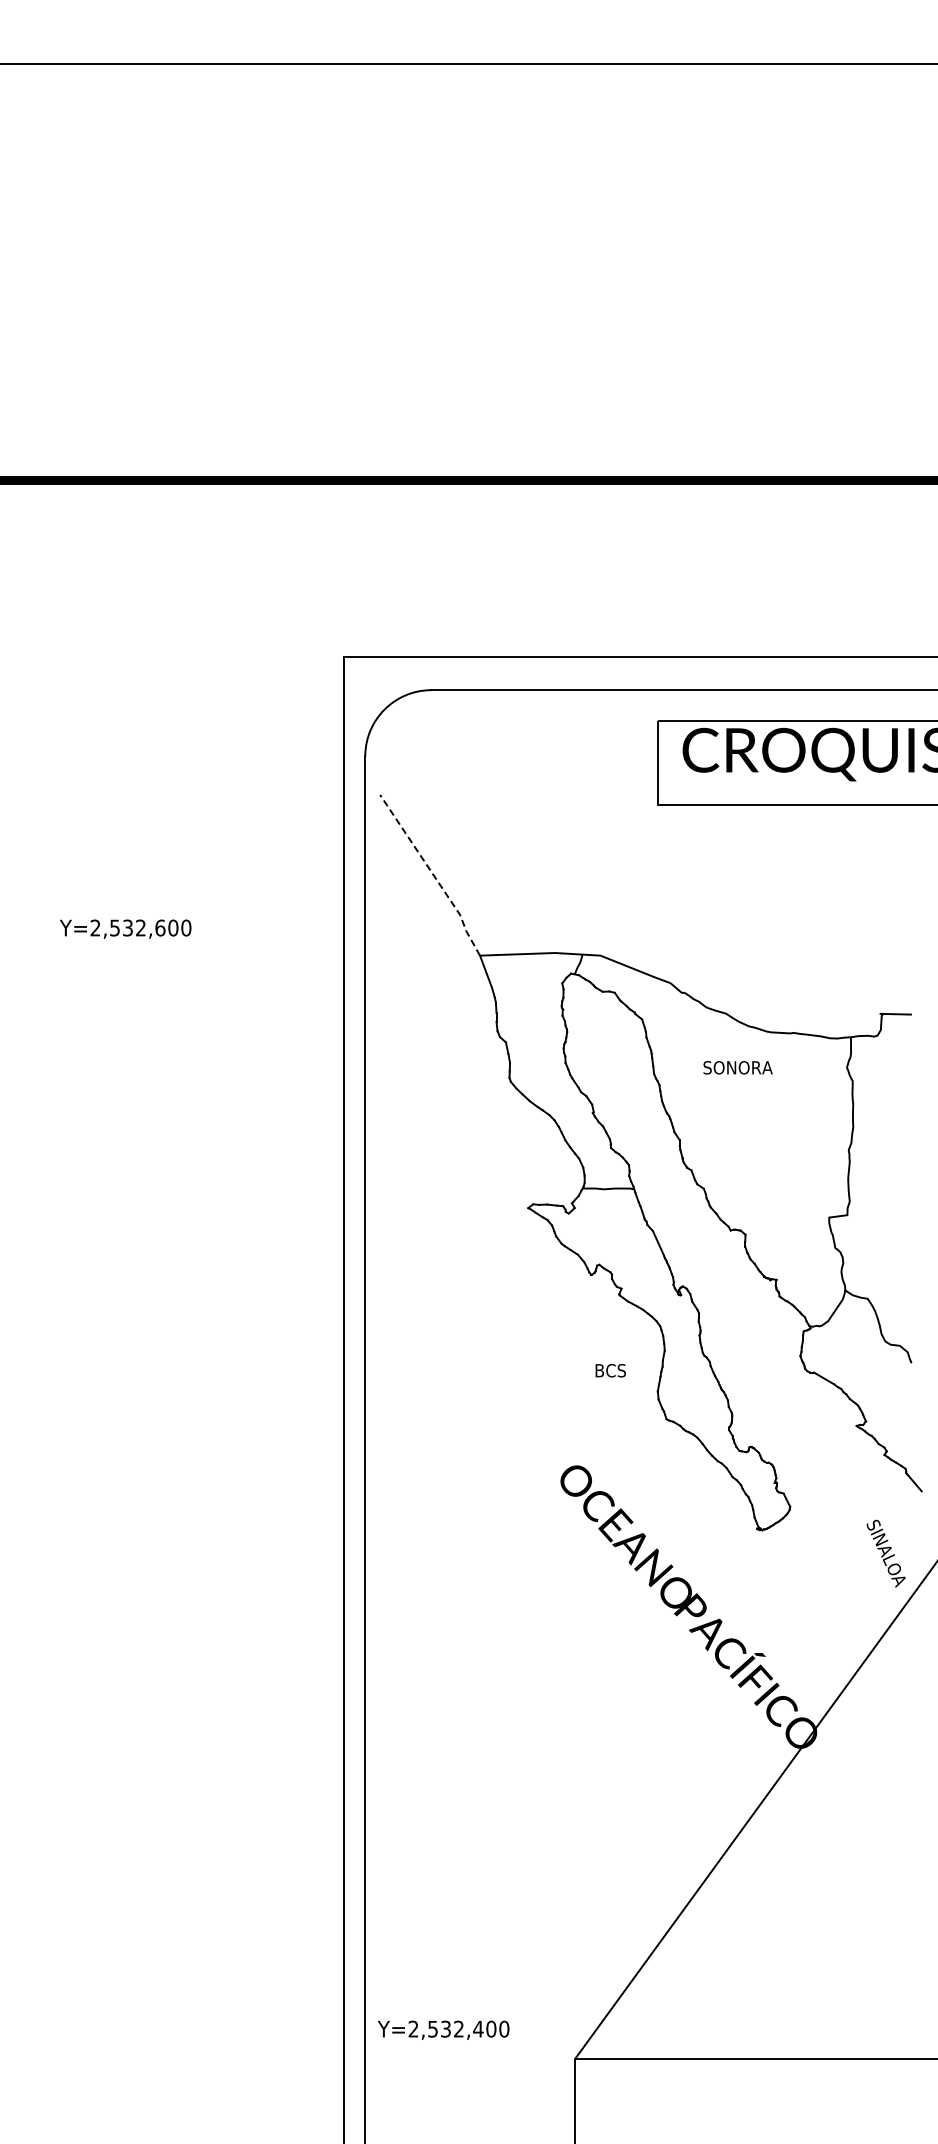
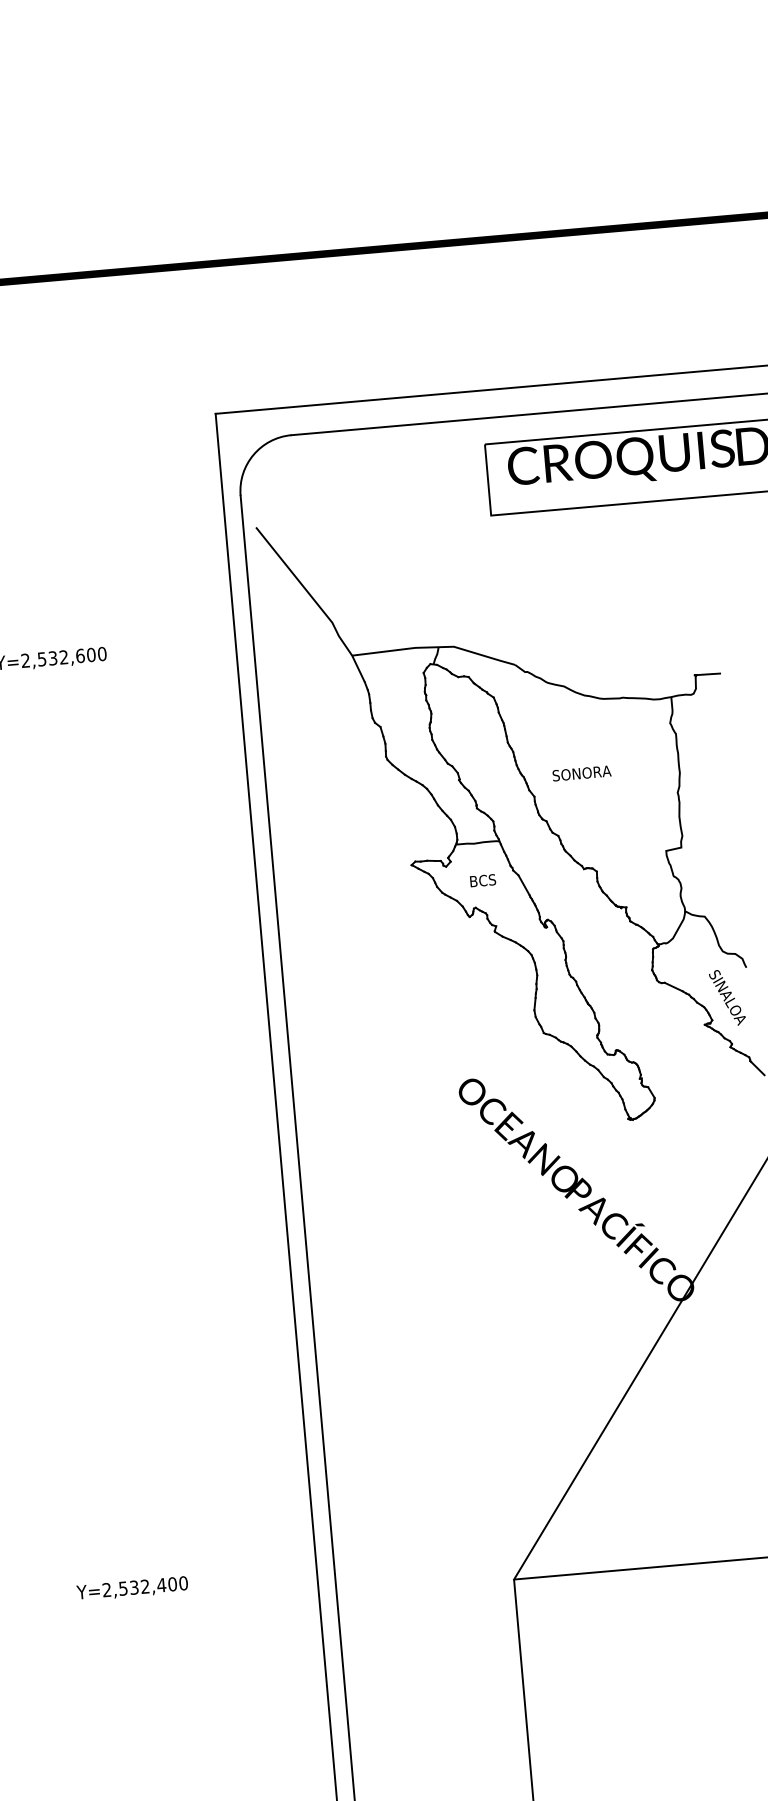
line: (433, 874) -> (306, 590), dashed -> solid
text: (737, 1067) -> (581, 773), moved
text: (610, 1370) -> (482, 880), moved
text: (885, 1553) -> (726, 997), moved
text: (443, 2029) -> (132, 1588), moved

